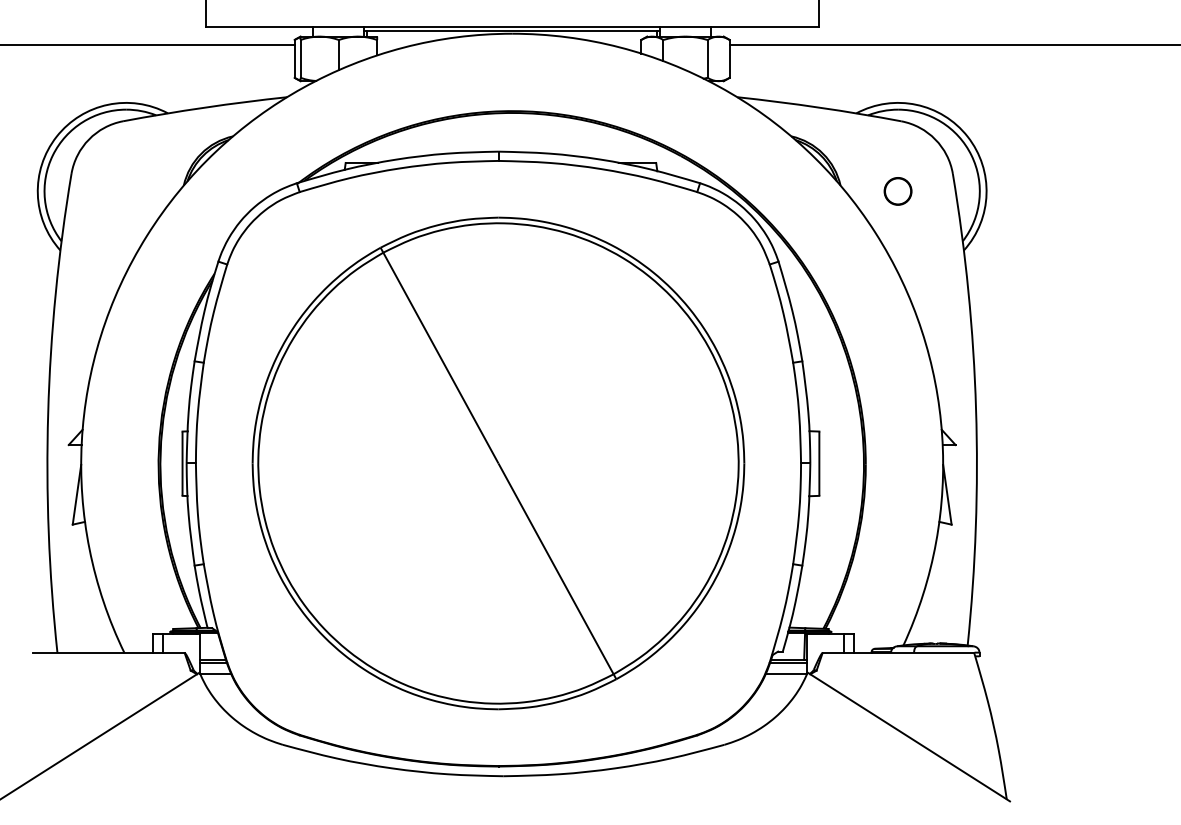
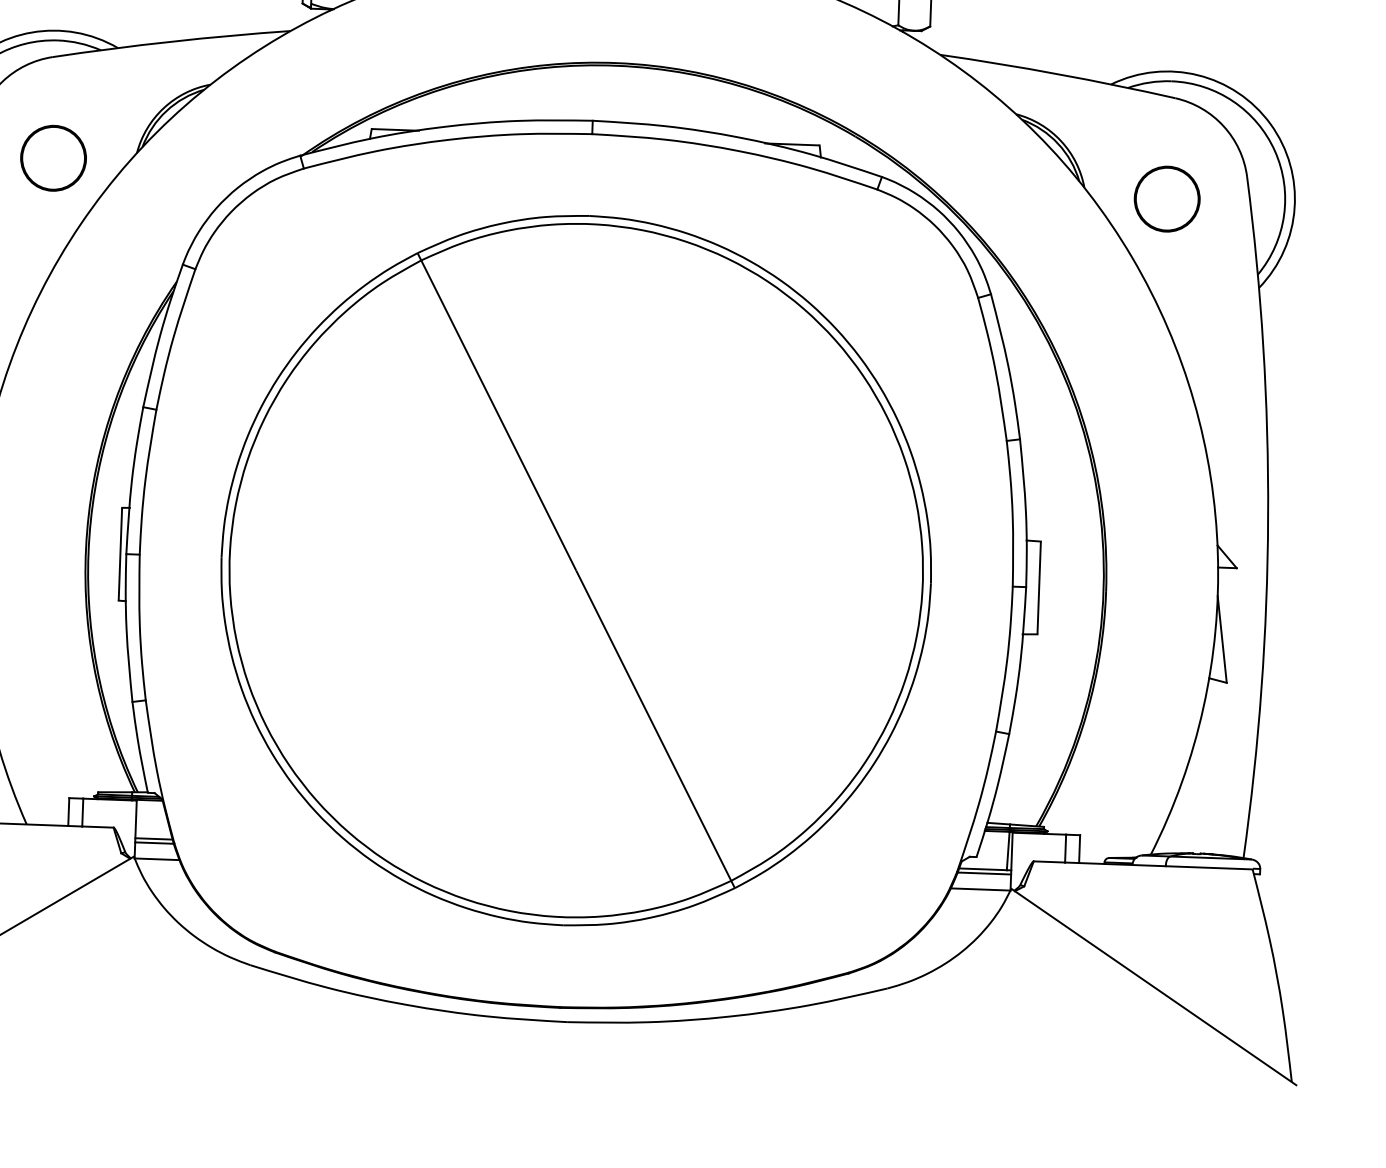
circle: (125, 191) -> (52, 158), added
circle: (897, 191) -> (1166, 199), size x1.67

